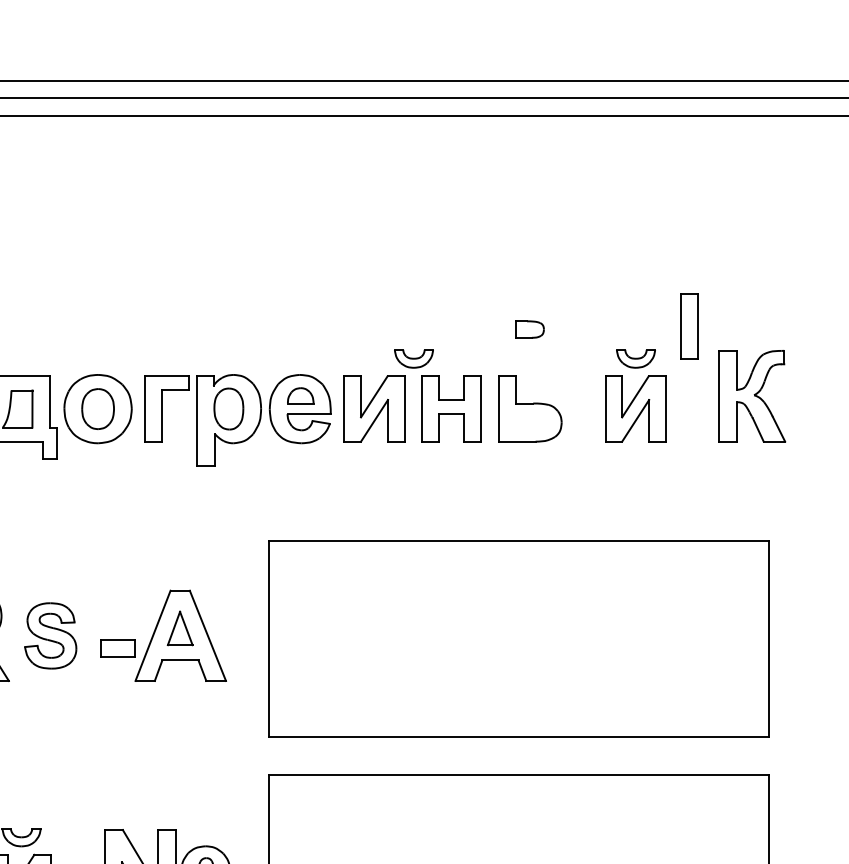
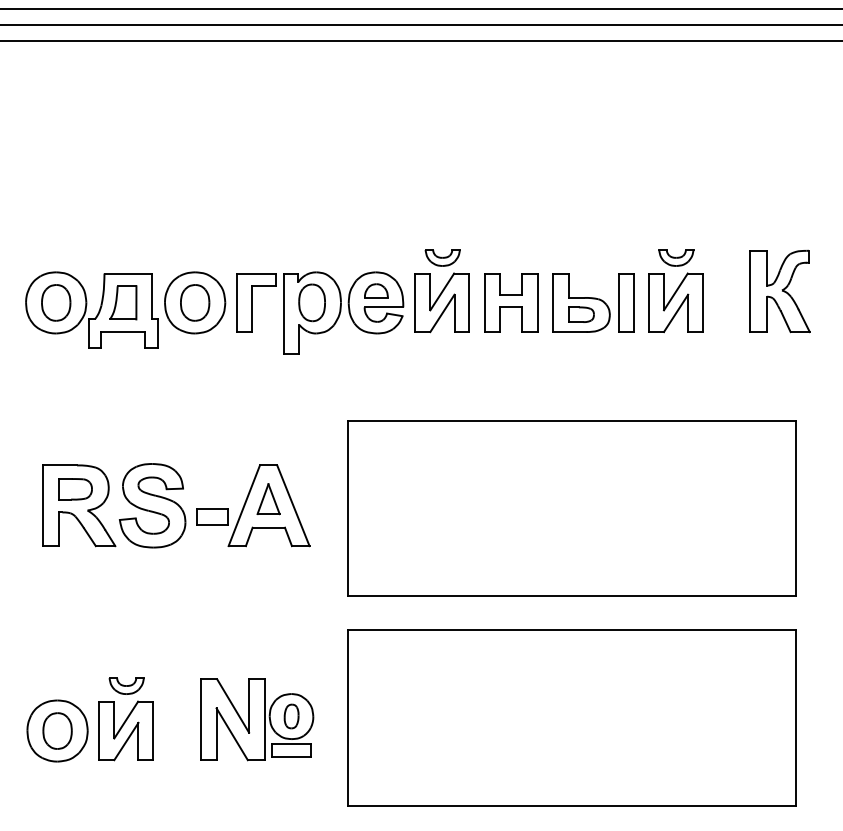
part: (689, 325) -> (626, 302), moved
part: (529, 329) -> (581, 314), moved
part: (413, 358) -> (442, 257), moved
part: (50, 635) -> (152, 505), size x1.43

